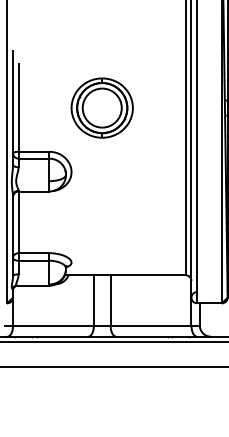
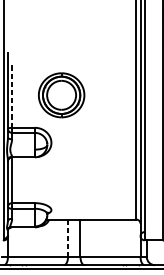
part: (101, 107) -> (61, 94), moved
line: (18, 108) -> (12, 95), solid -> dashed
line: (93, 300) -> (67, 238), solid -> dashed

